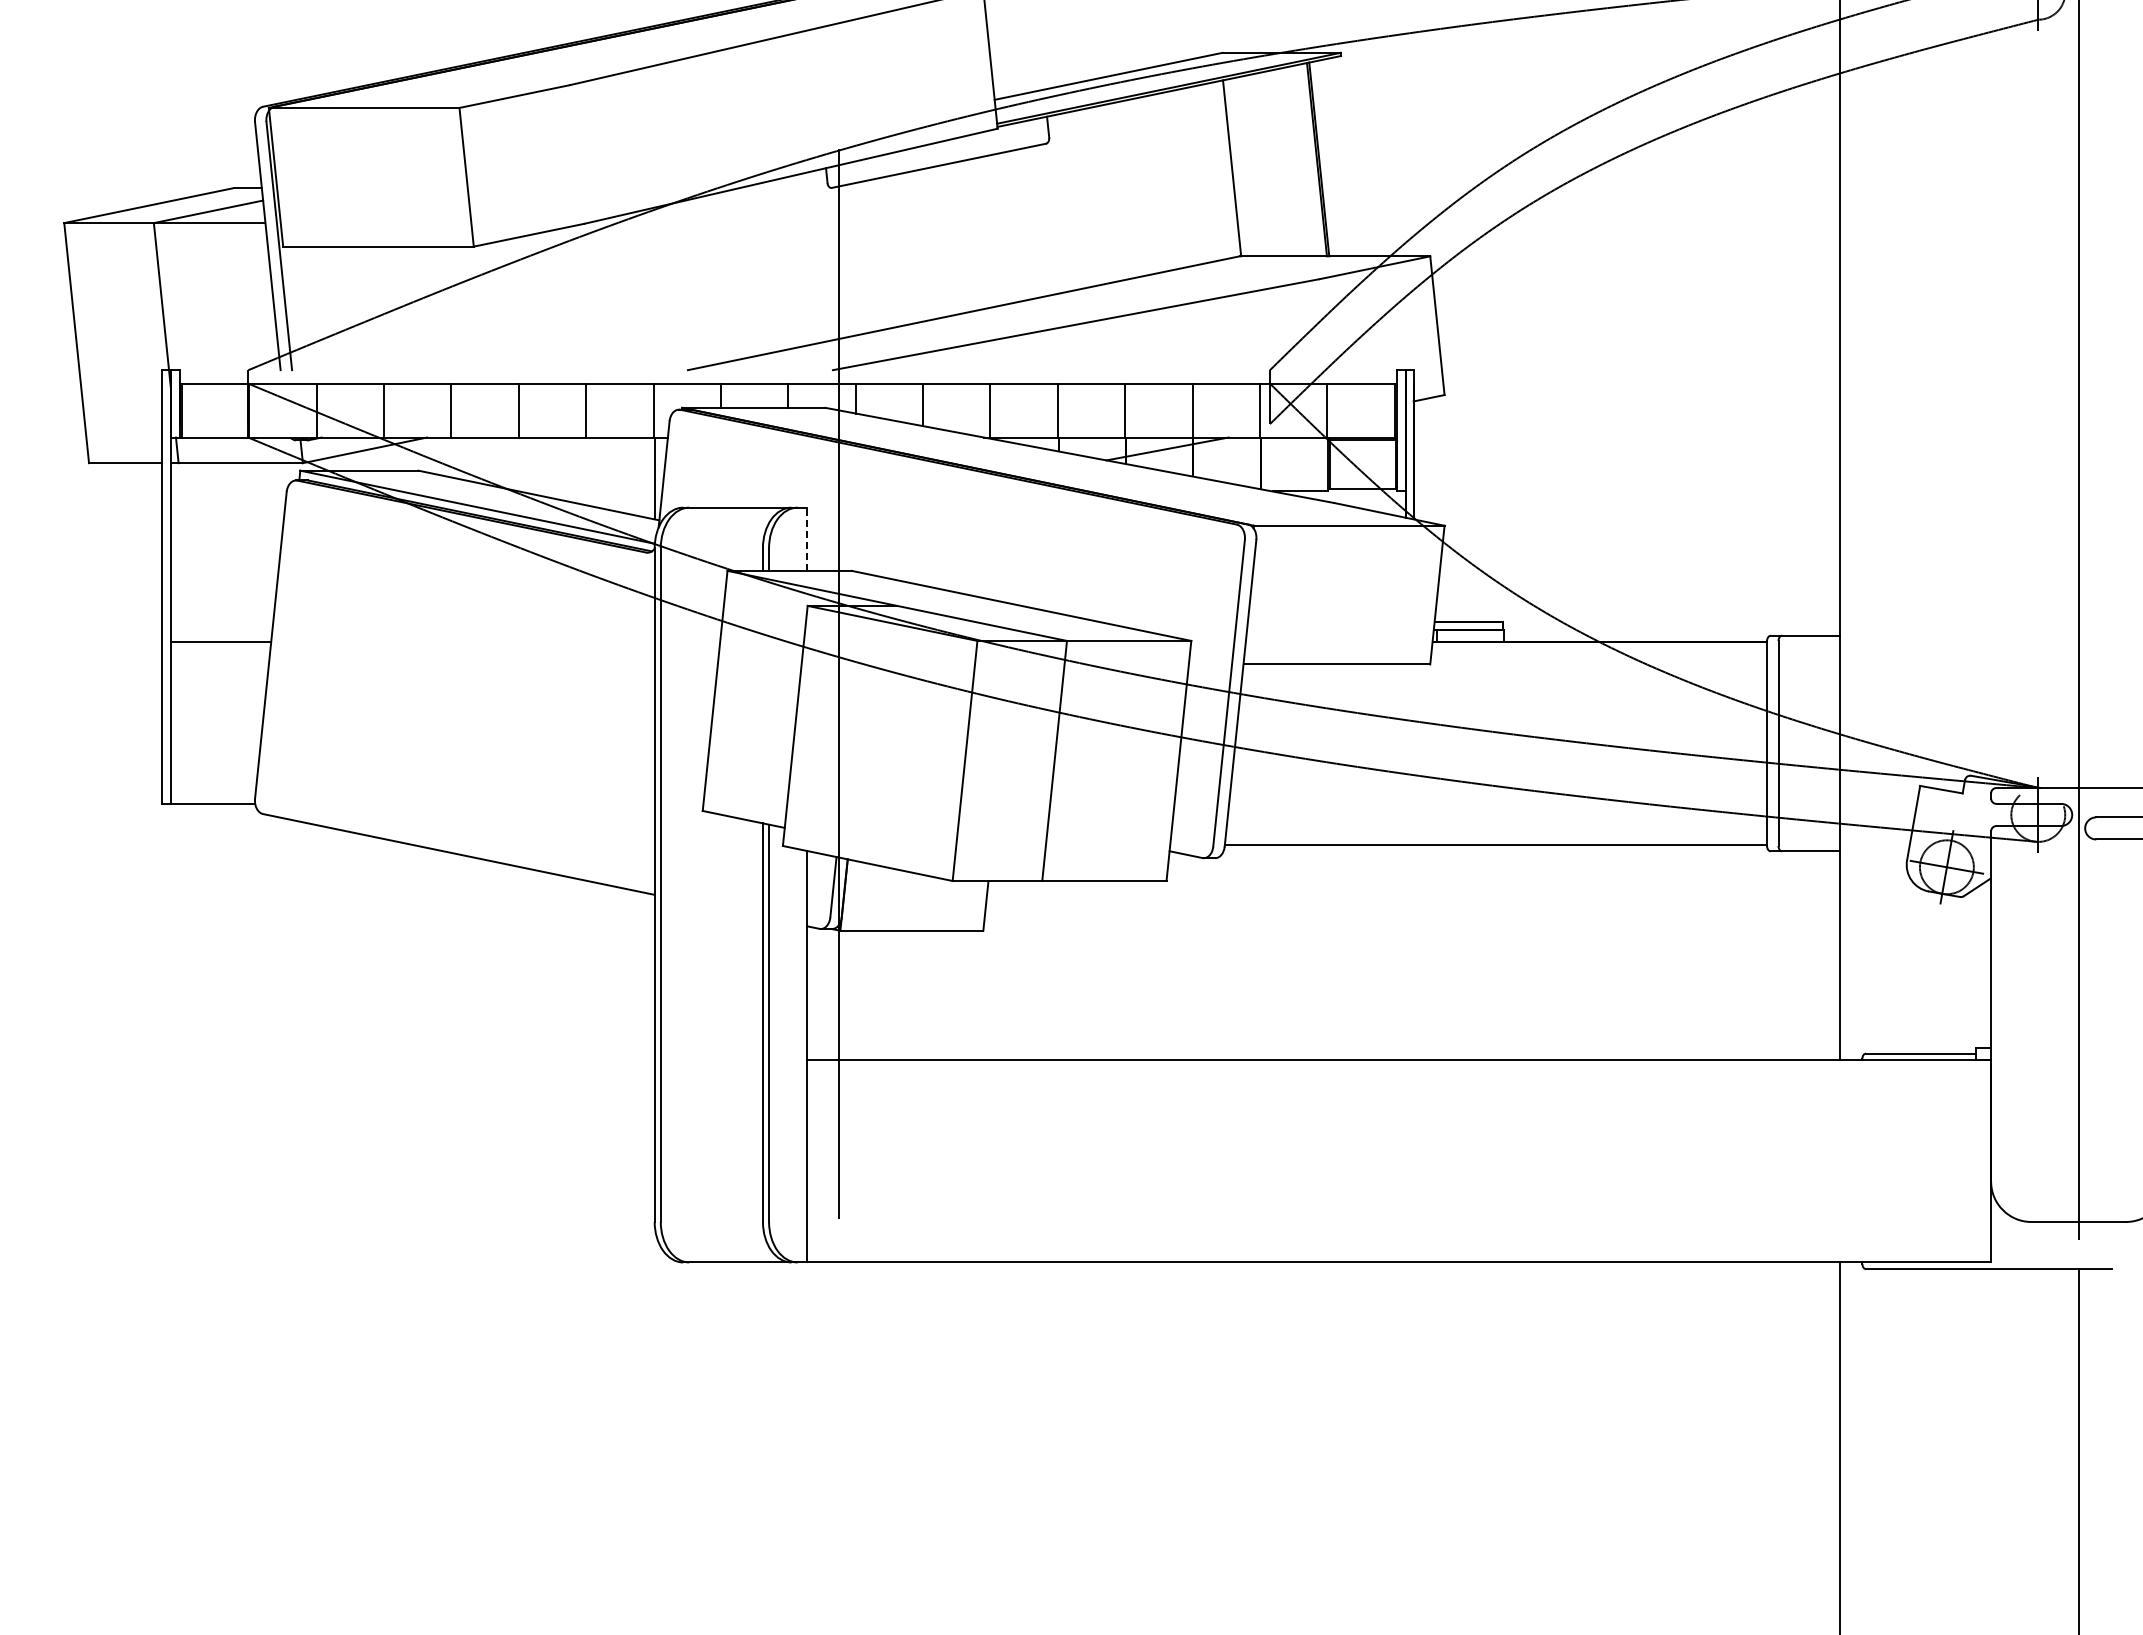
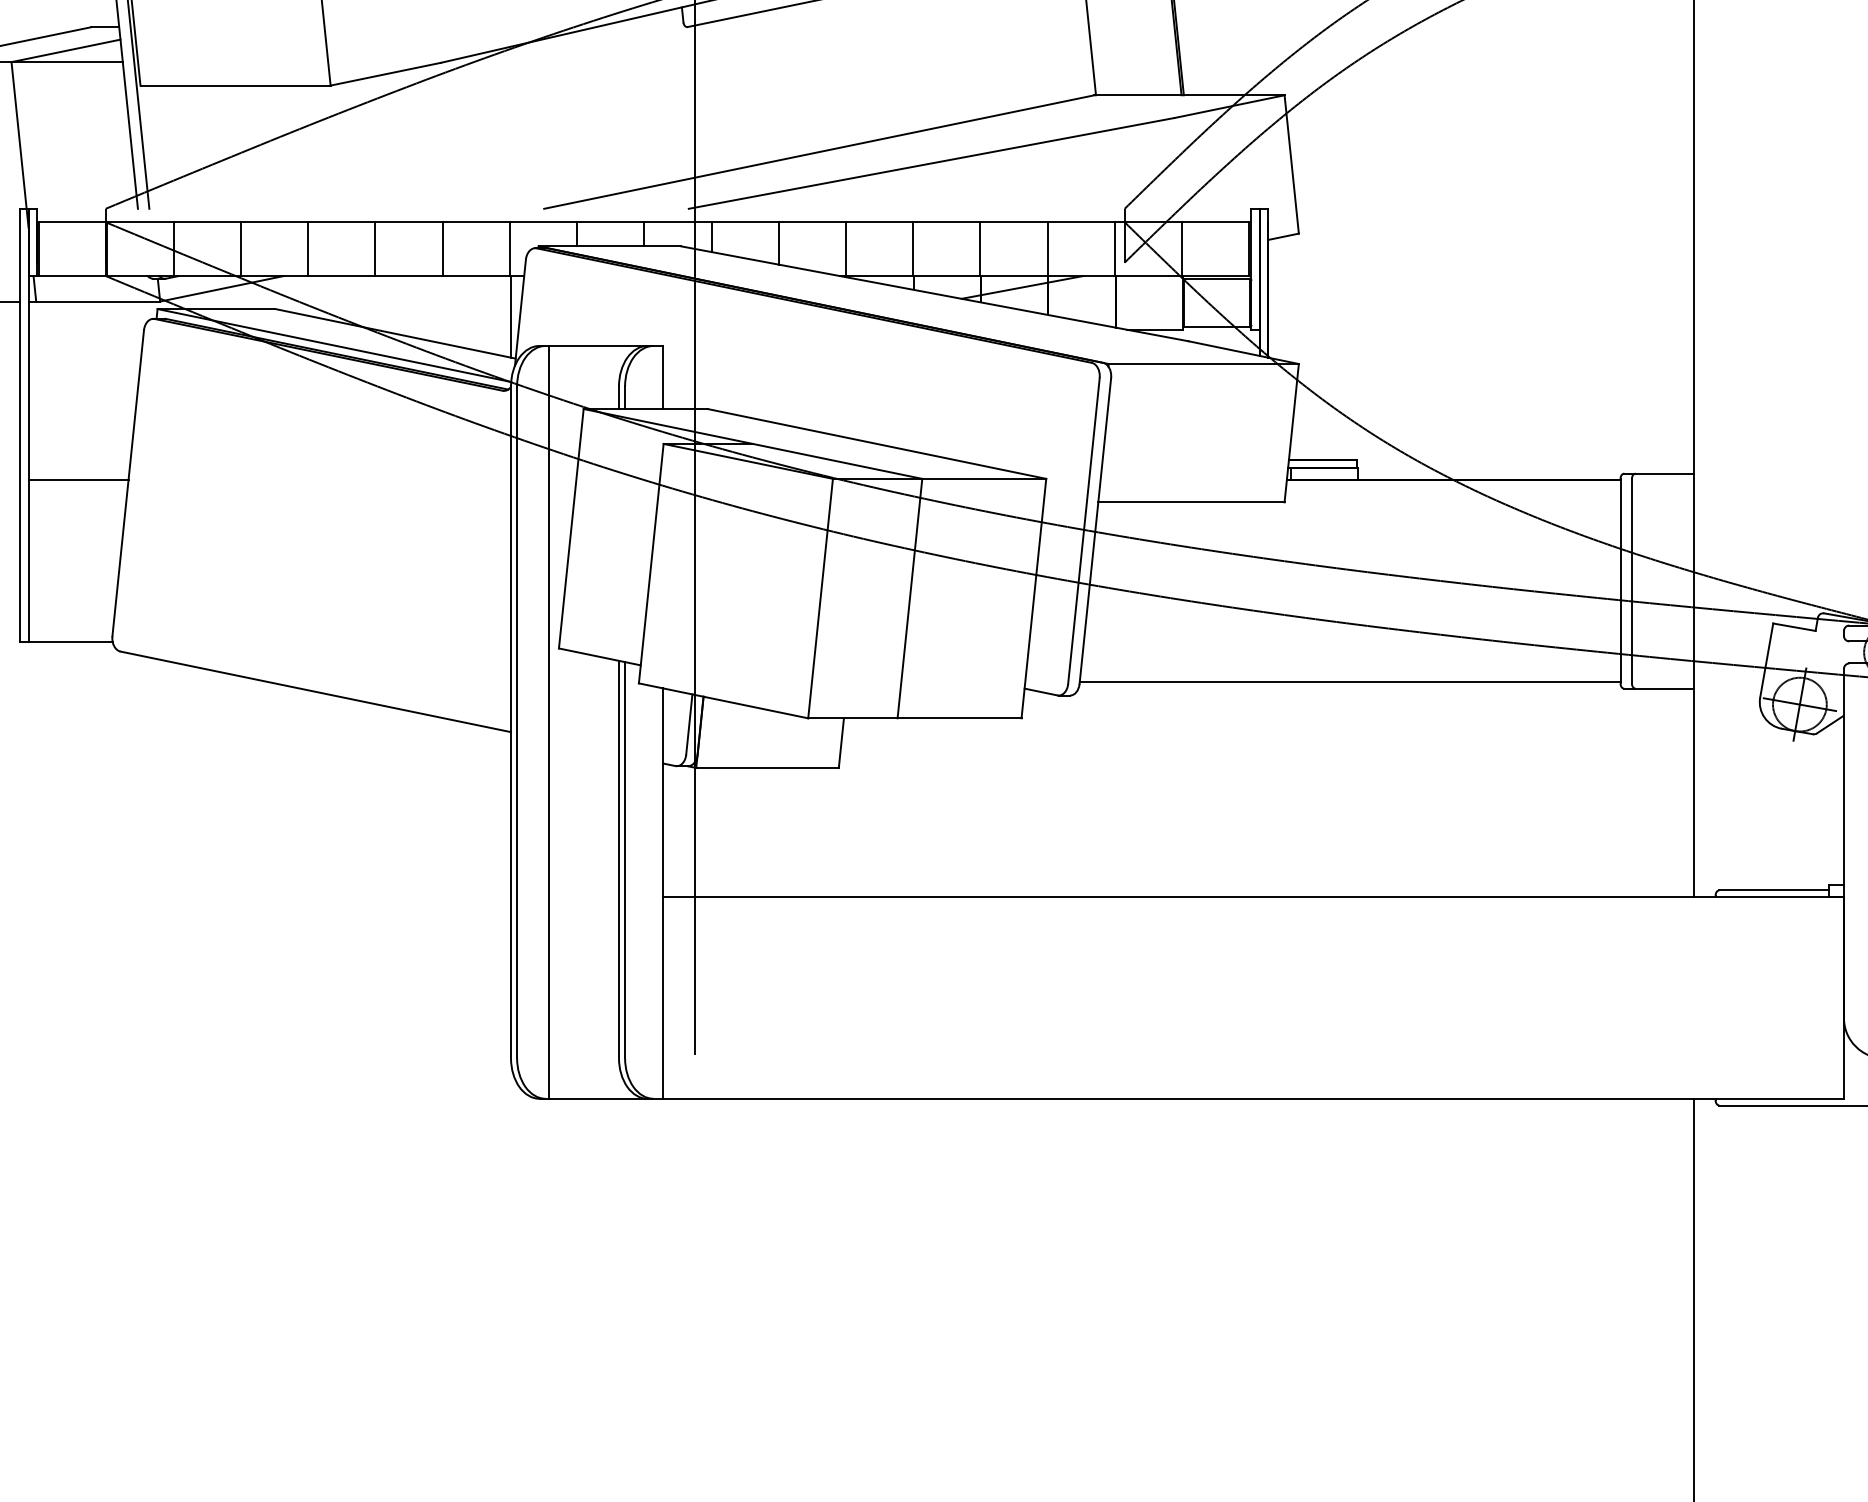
line: (807, 539) -> (663, 377), dashed -> solid
line: (692, 884) -> (548, 721), added

